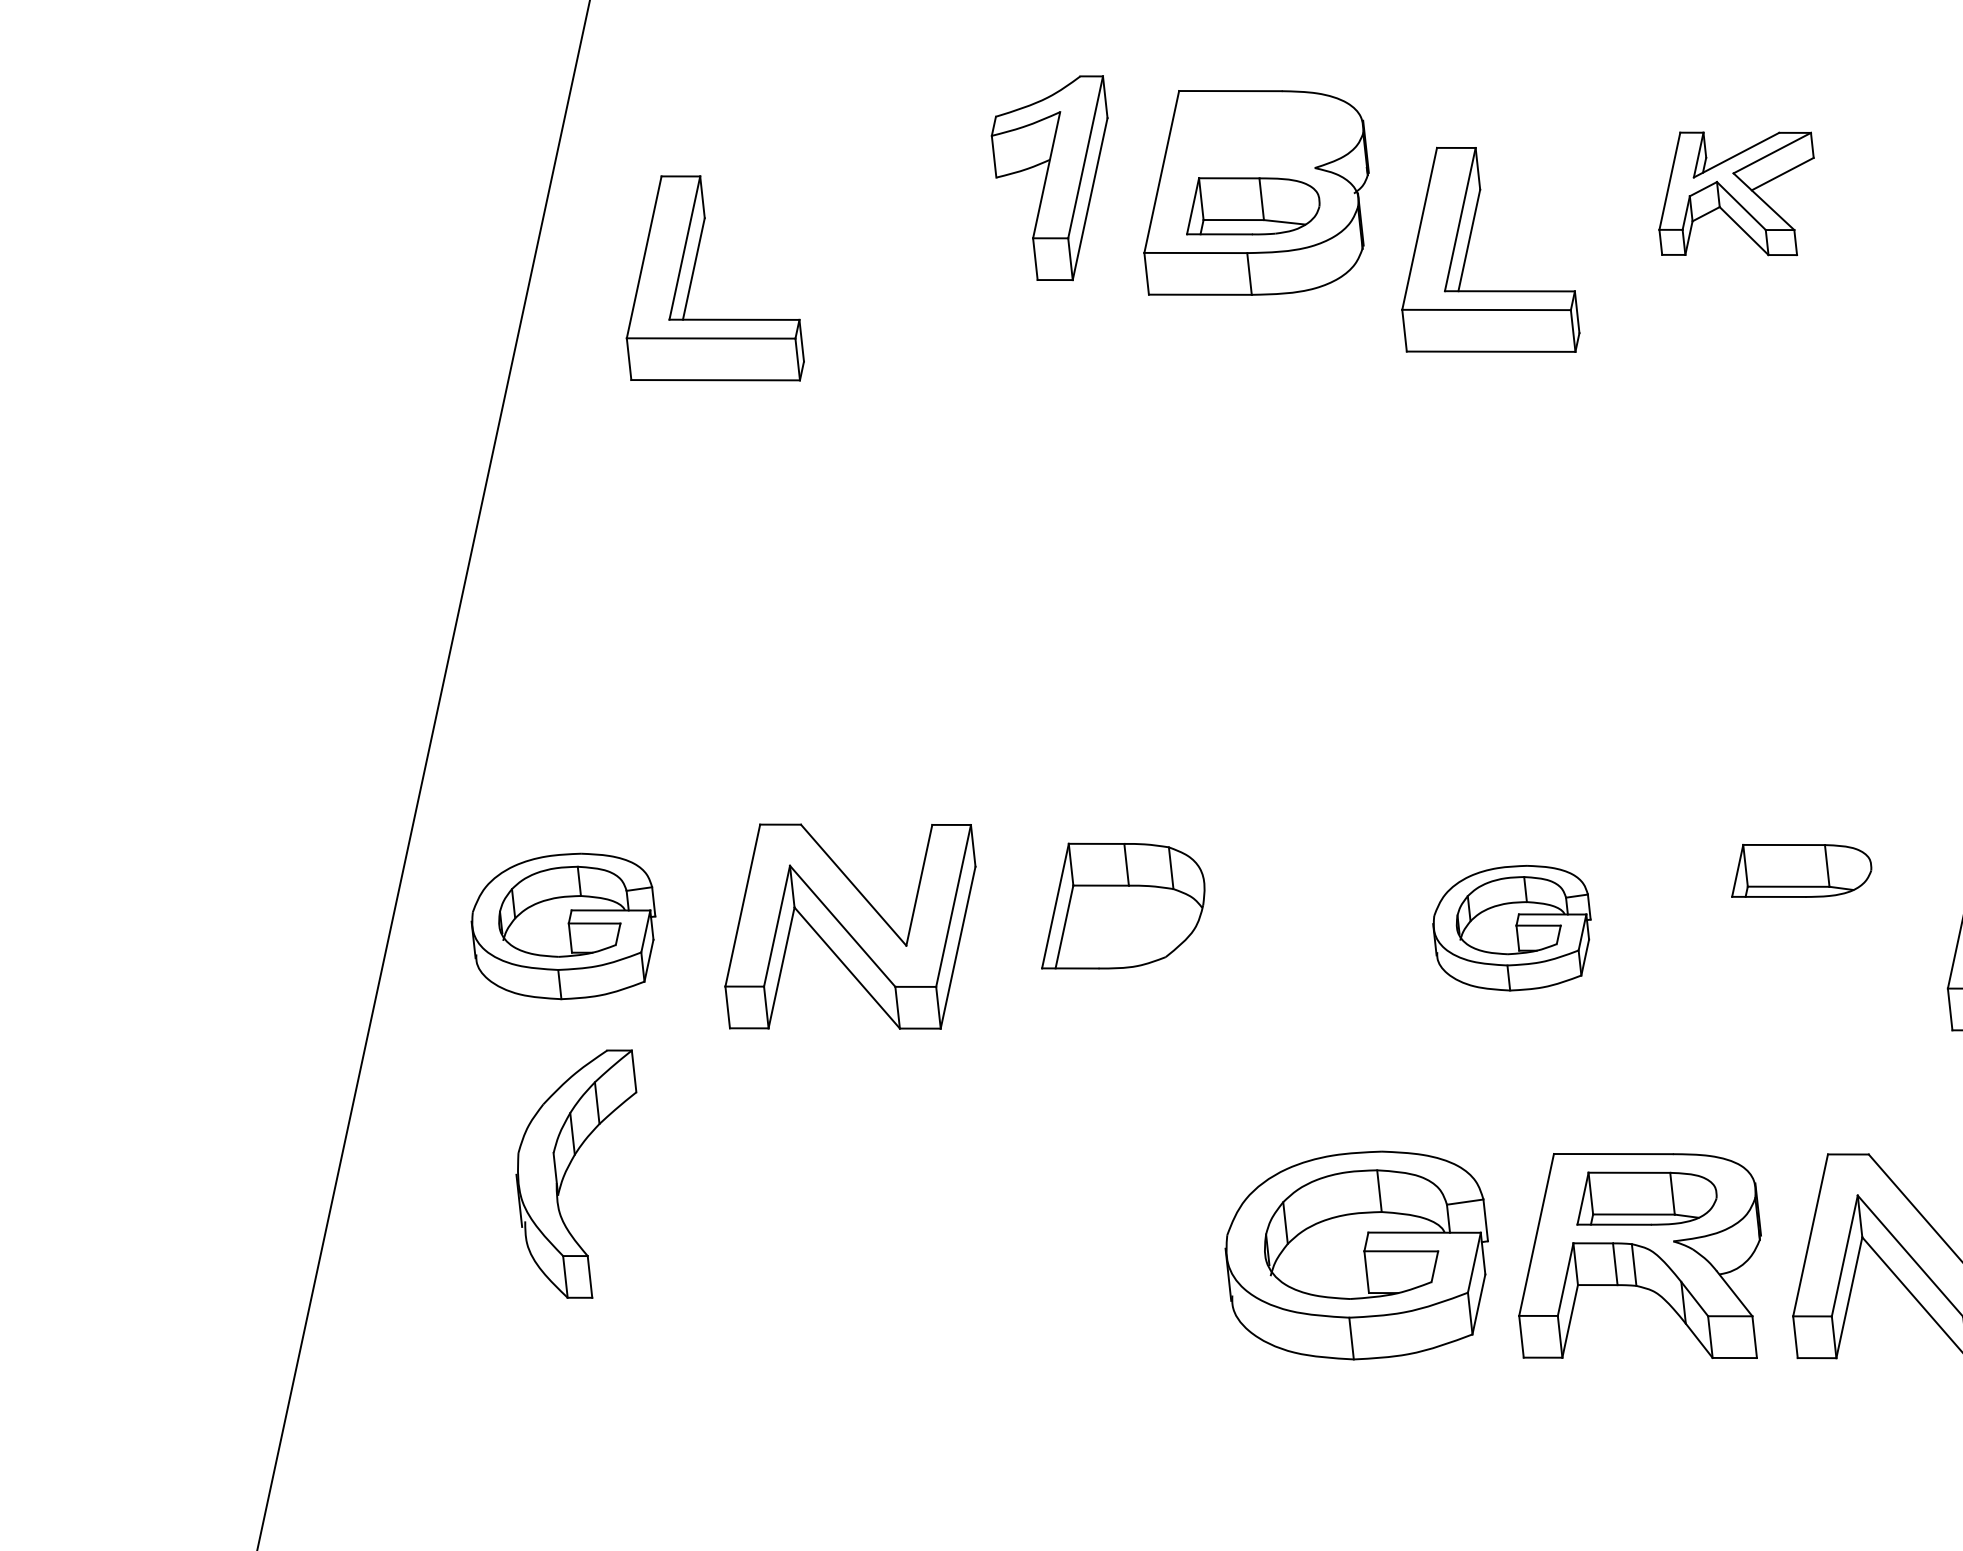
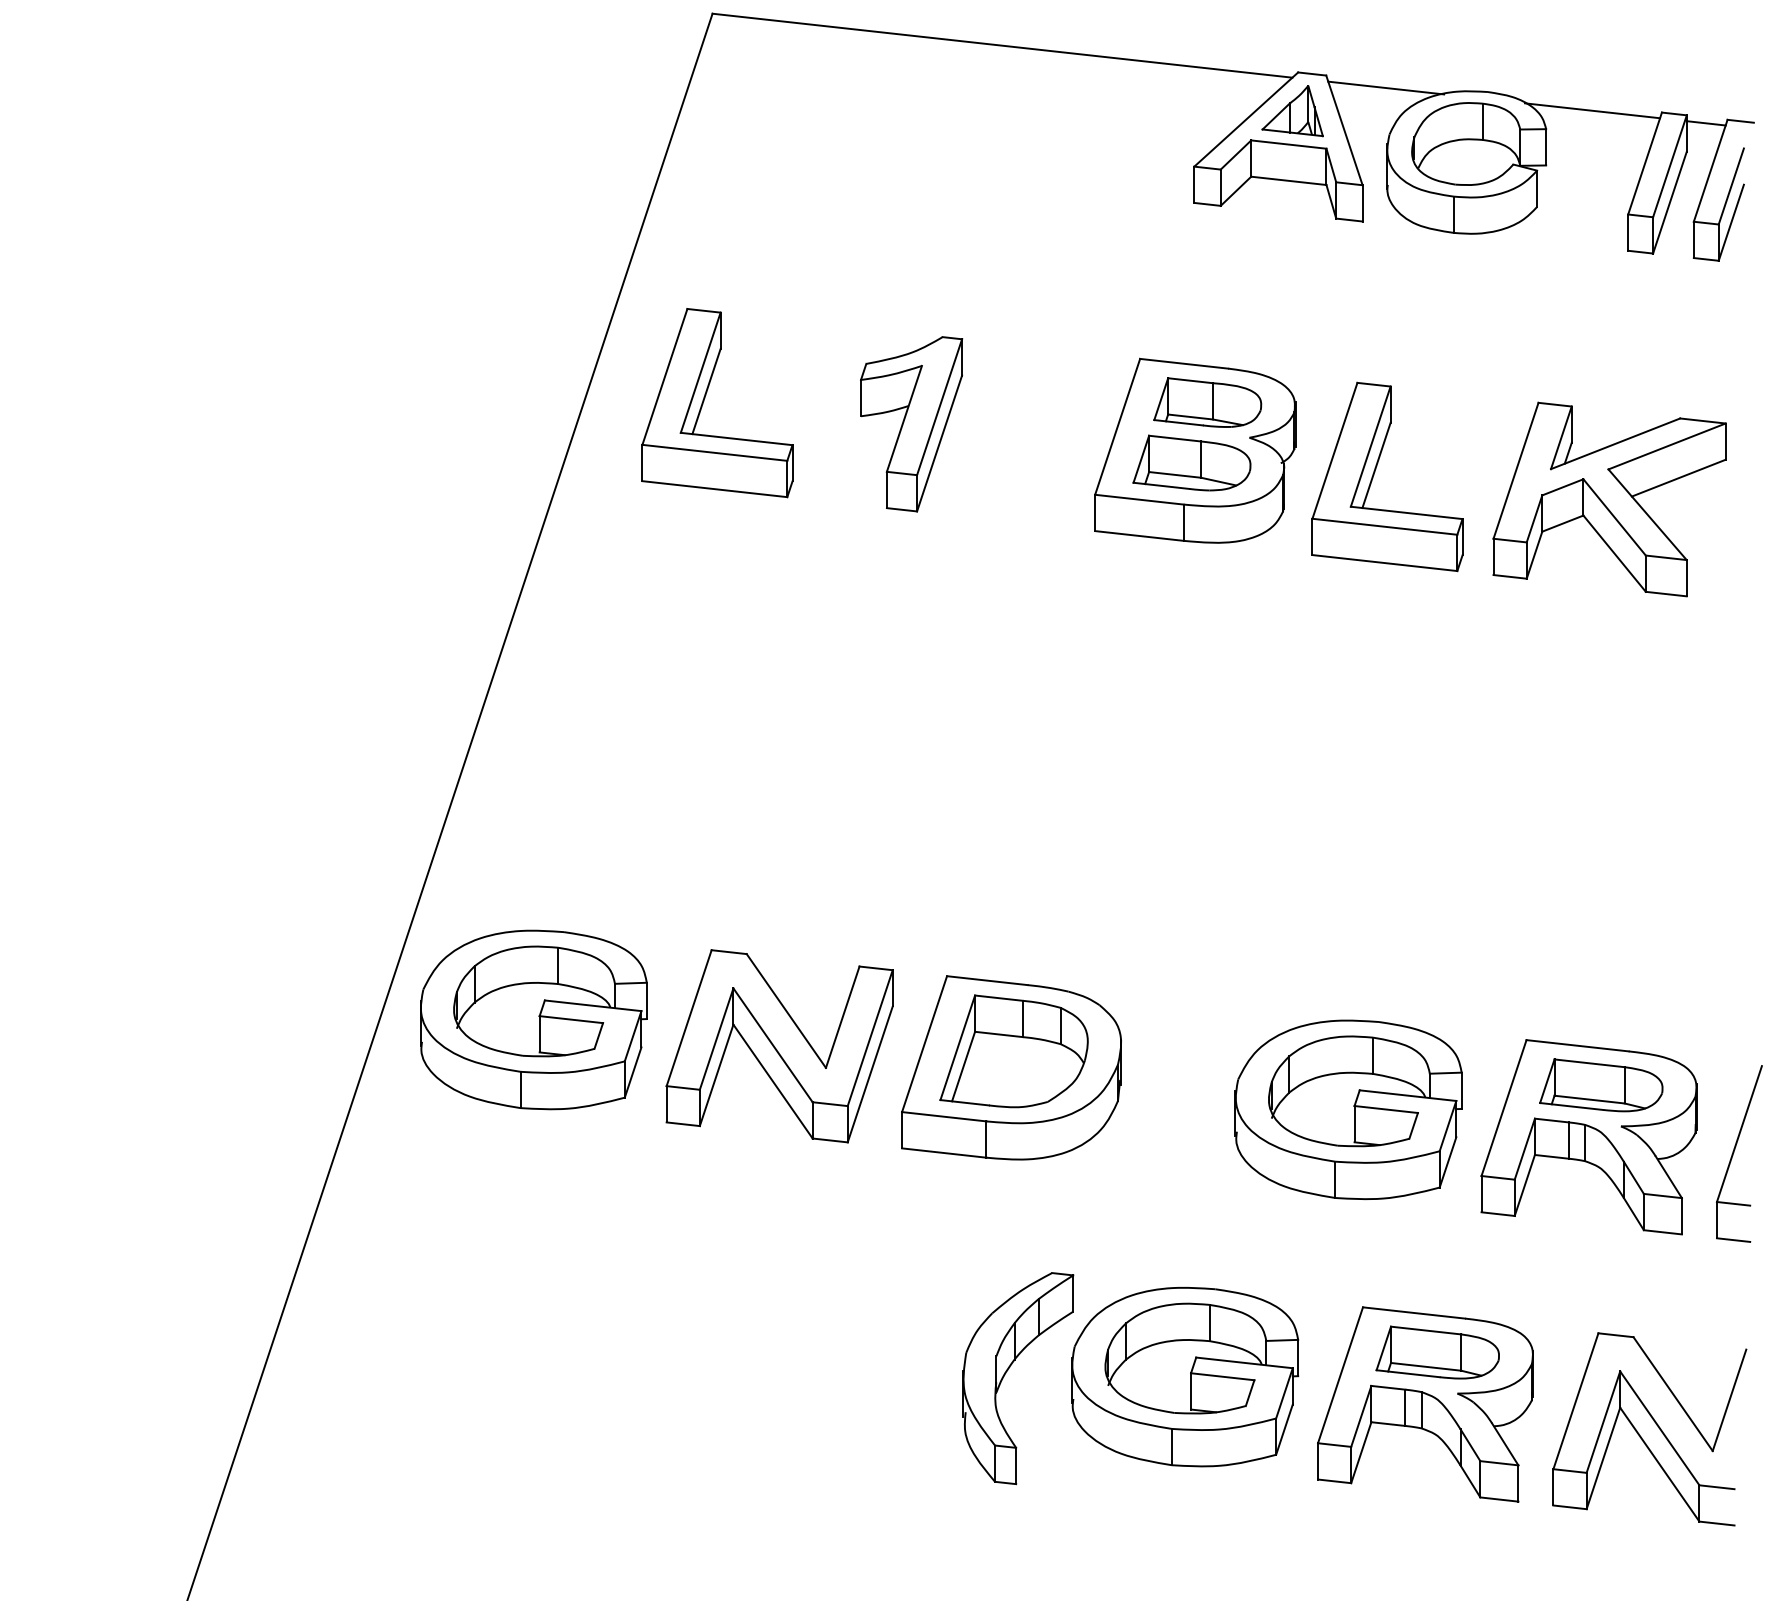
part: (1262, 132) -> (1207, 402), added
part: (1055, 180) -> (911, 424), moved
part: (1736, 194) -> (1609, 499), size x1.67
part: (1468, 248) -> (1375, 472), moved
part: (693, 277) -> (705, 398), moved
part: (1119, 922) -> (1011, 1067), added
part: (563, 926) -> (533, 1019), size x1.43
part: (1512, 928) -> (1348, 1109), size x1.67
part: (1792, 930) -> (1588, 1137), added
part: (569, 1168) -> (1008, 1370), moved

